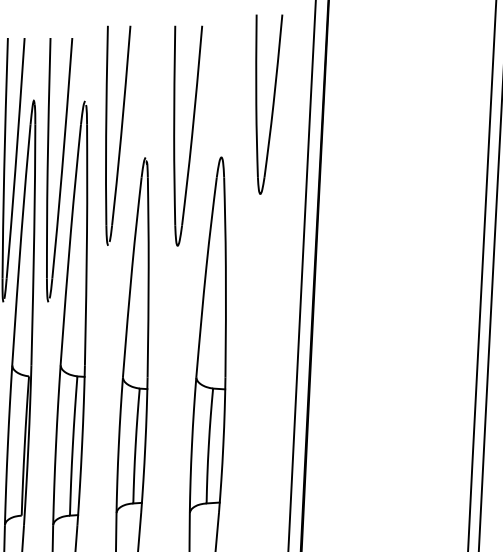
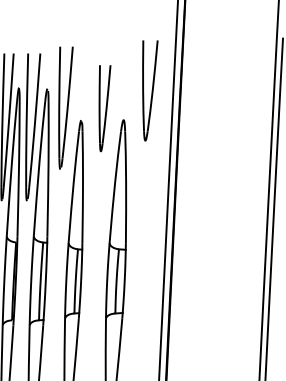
part: (187, 136) -> (104, 108), size x0.7

